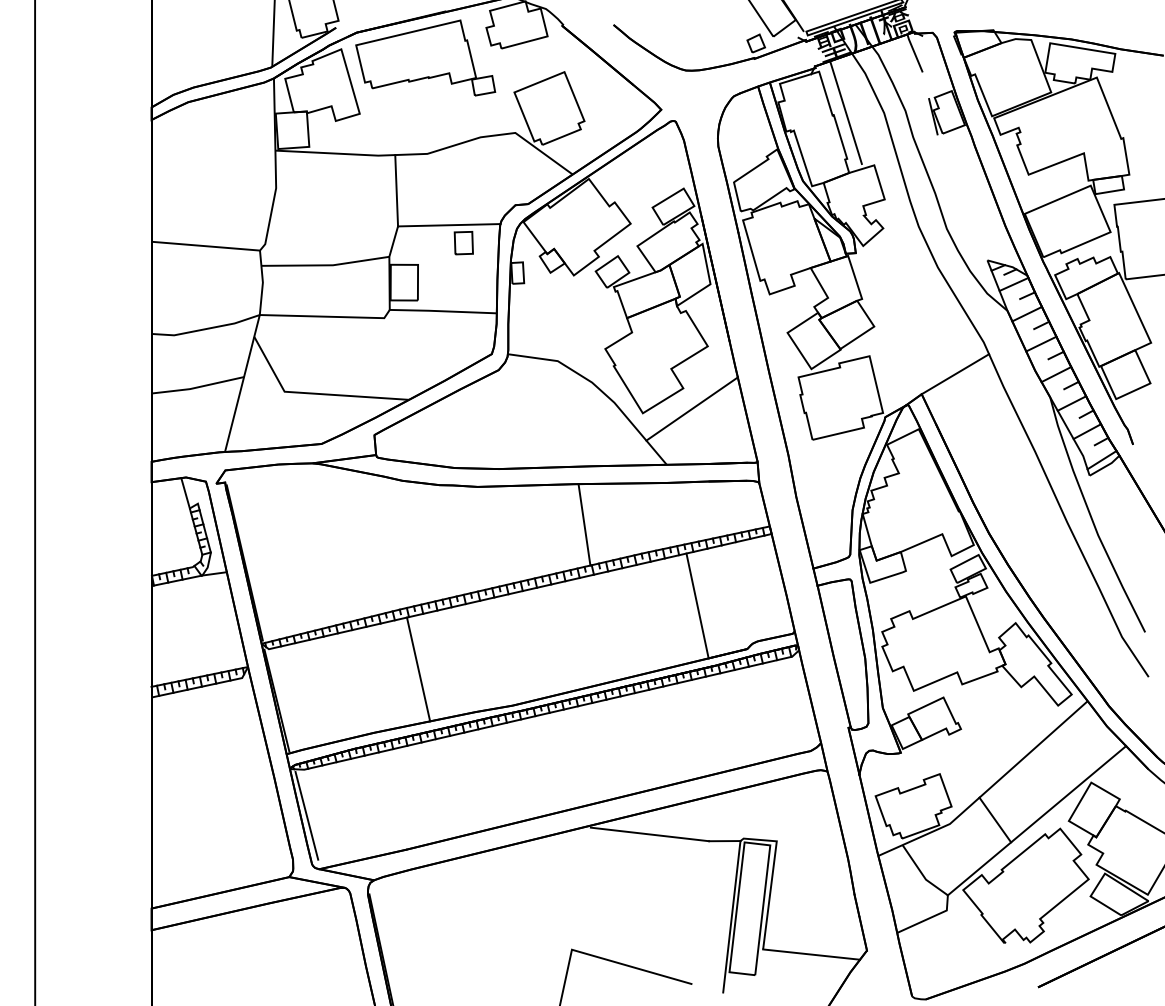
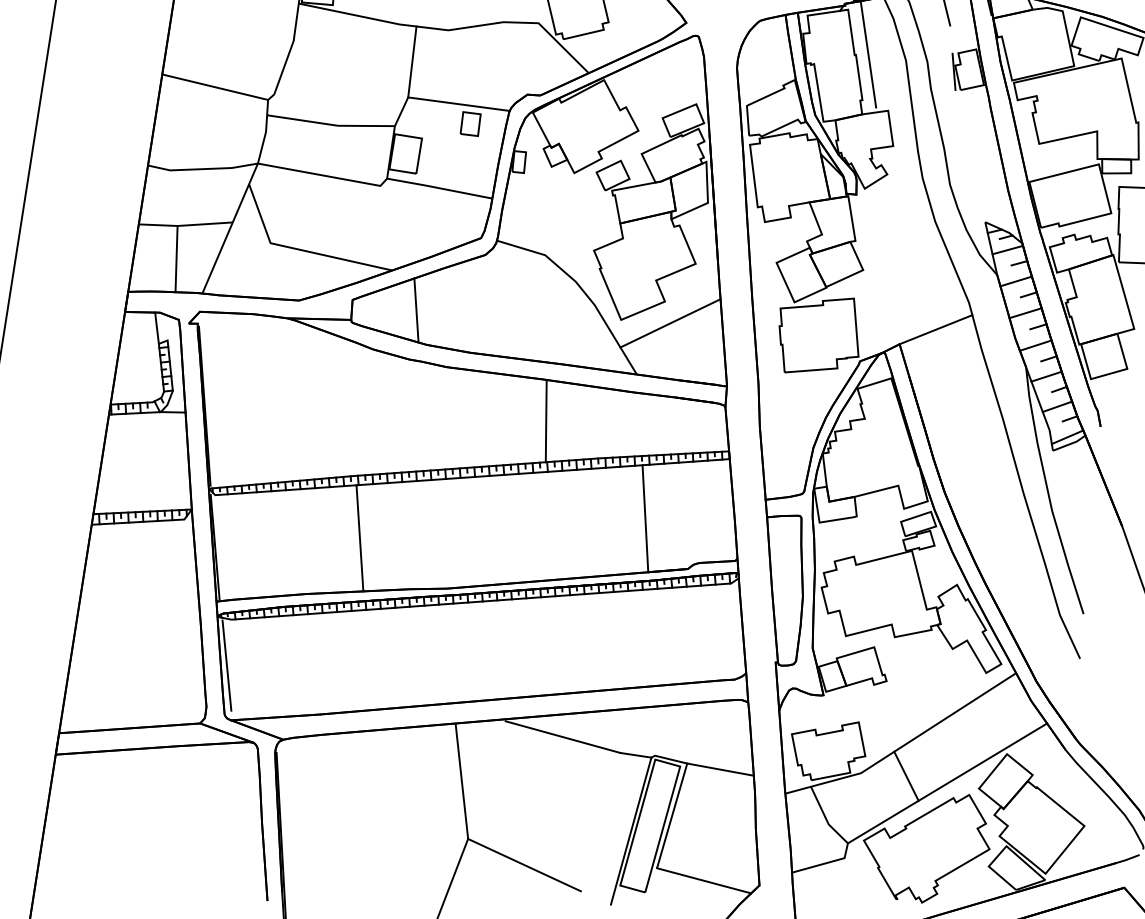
line: (194, 421) -> (176, 258), added
line: (439, 435) -> (416, 310), added
line: (810, 842) -> (720, 769), added
line: (556, 893) -> (461, 780), added

